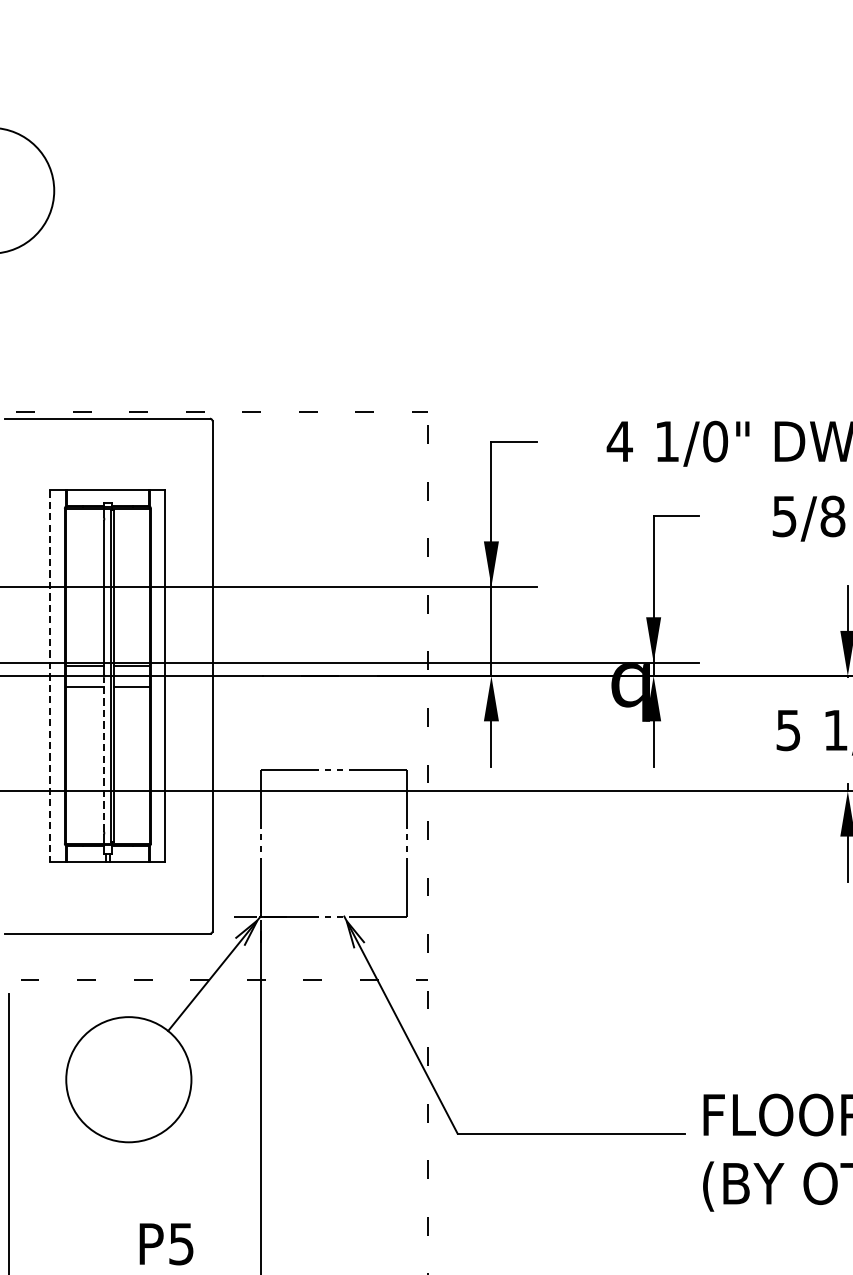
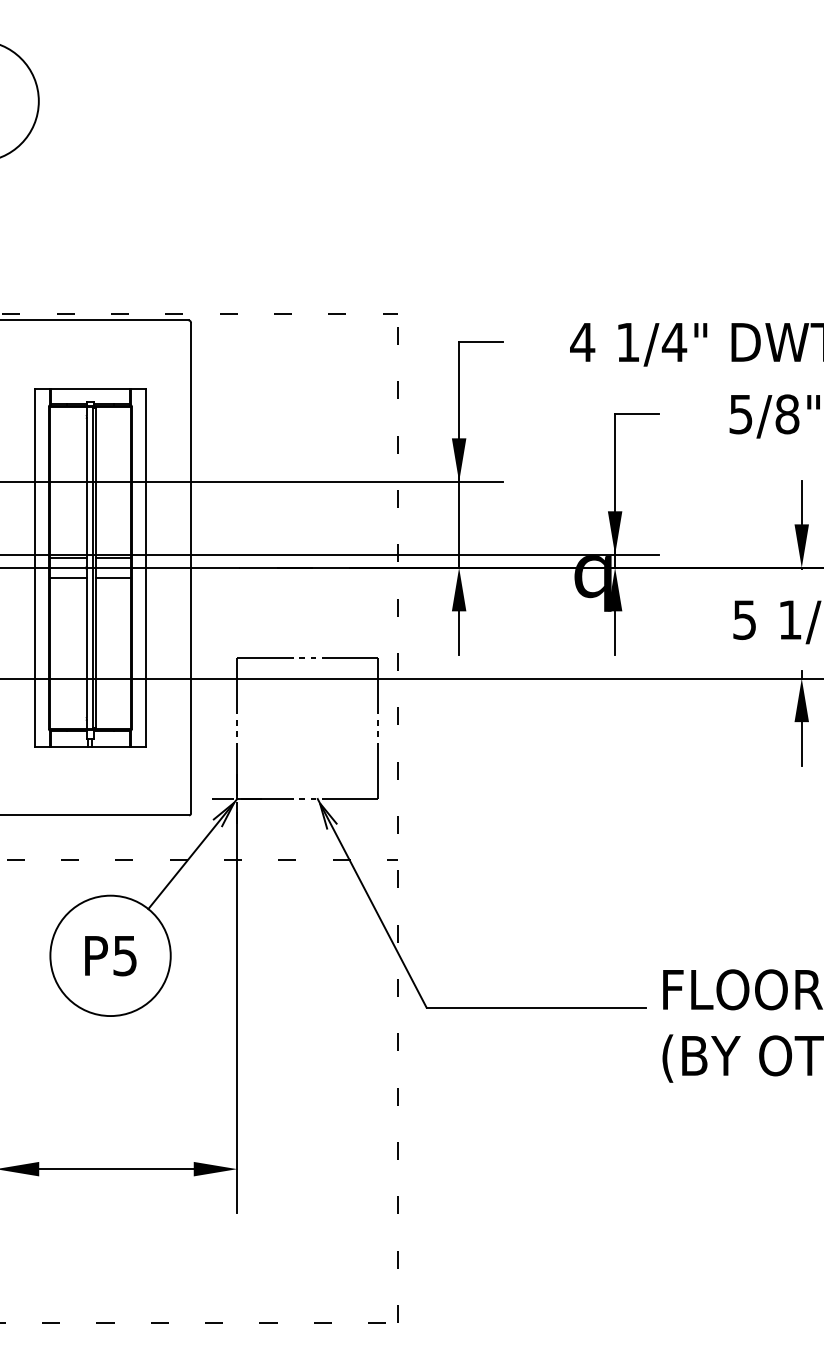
text: (715, 441) -> (674, 342), 1/0" -> 1/4"
line: (50, 675) -> (35, 567), dashed -> solid
line: (103, 754) -> (86, 643), dashed -> solid
text: (166, 1244) -> (110, 956), moved

